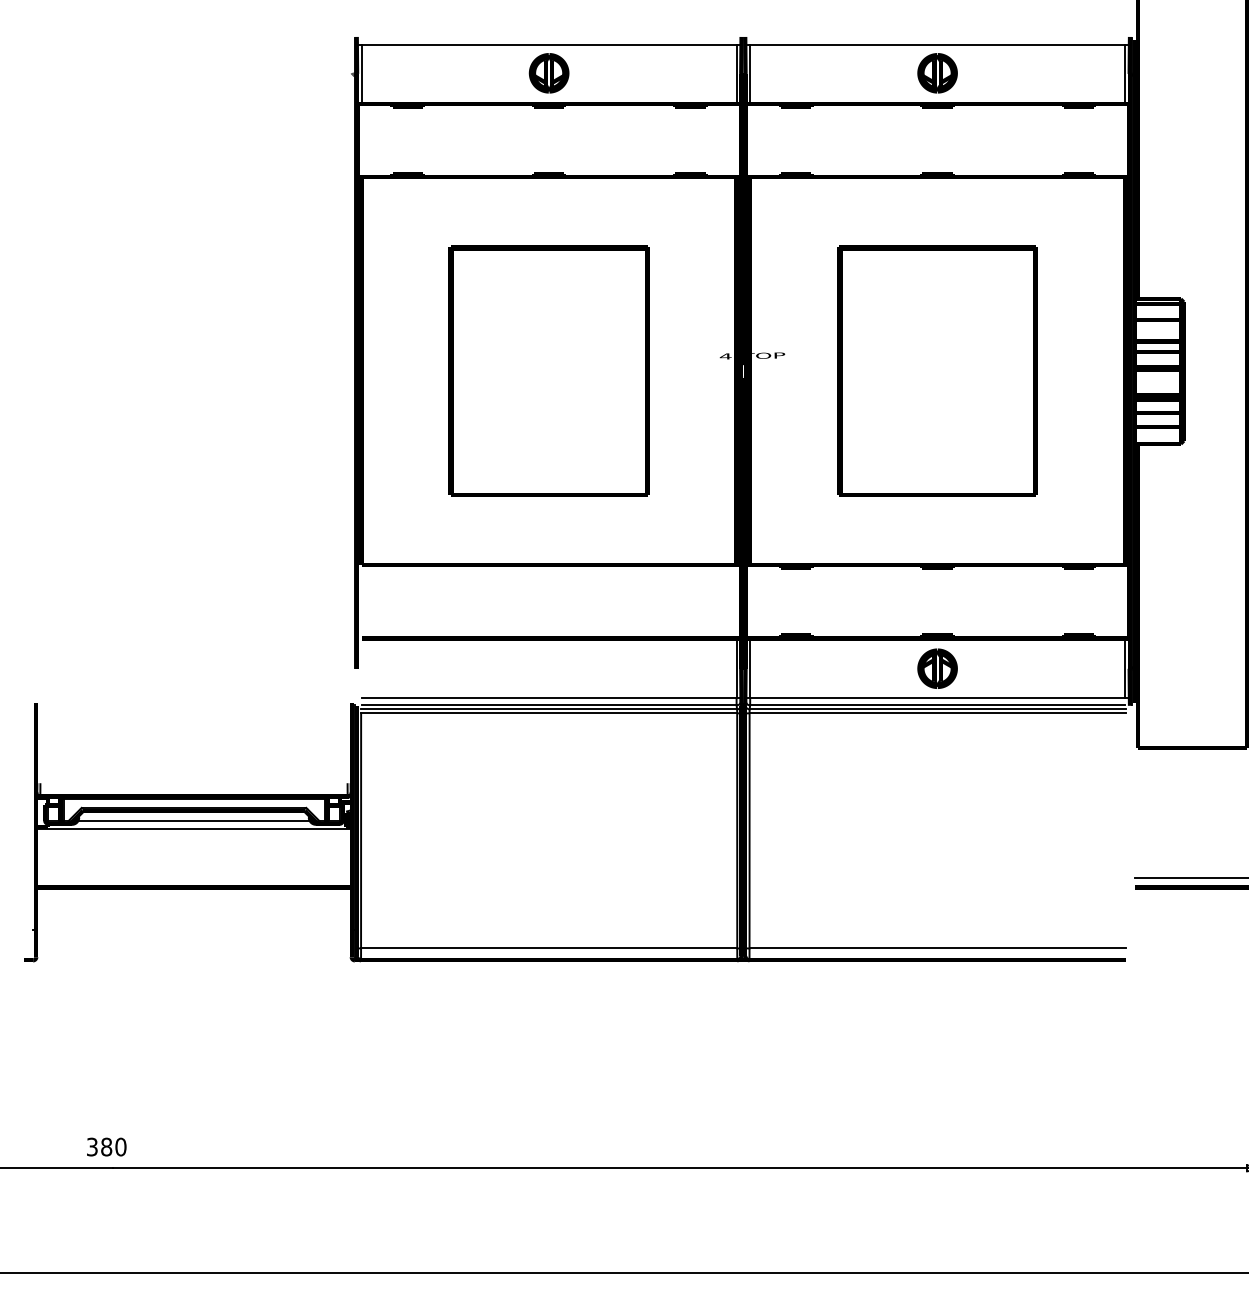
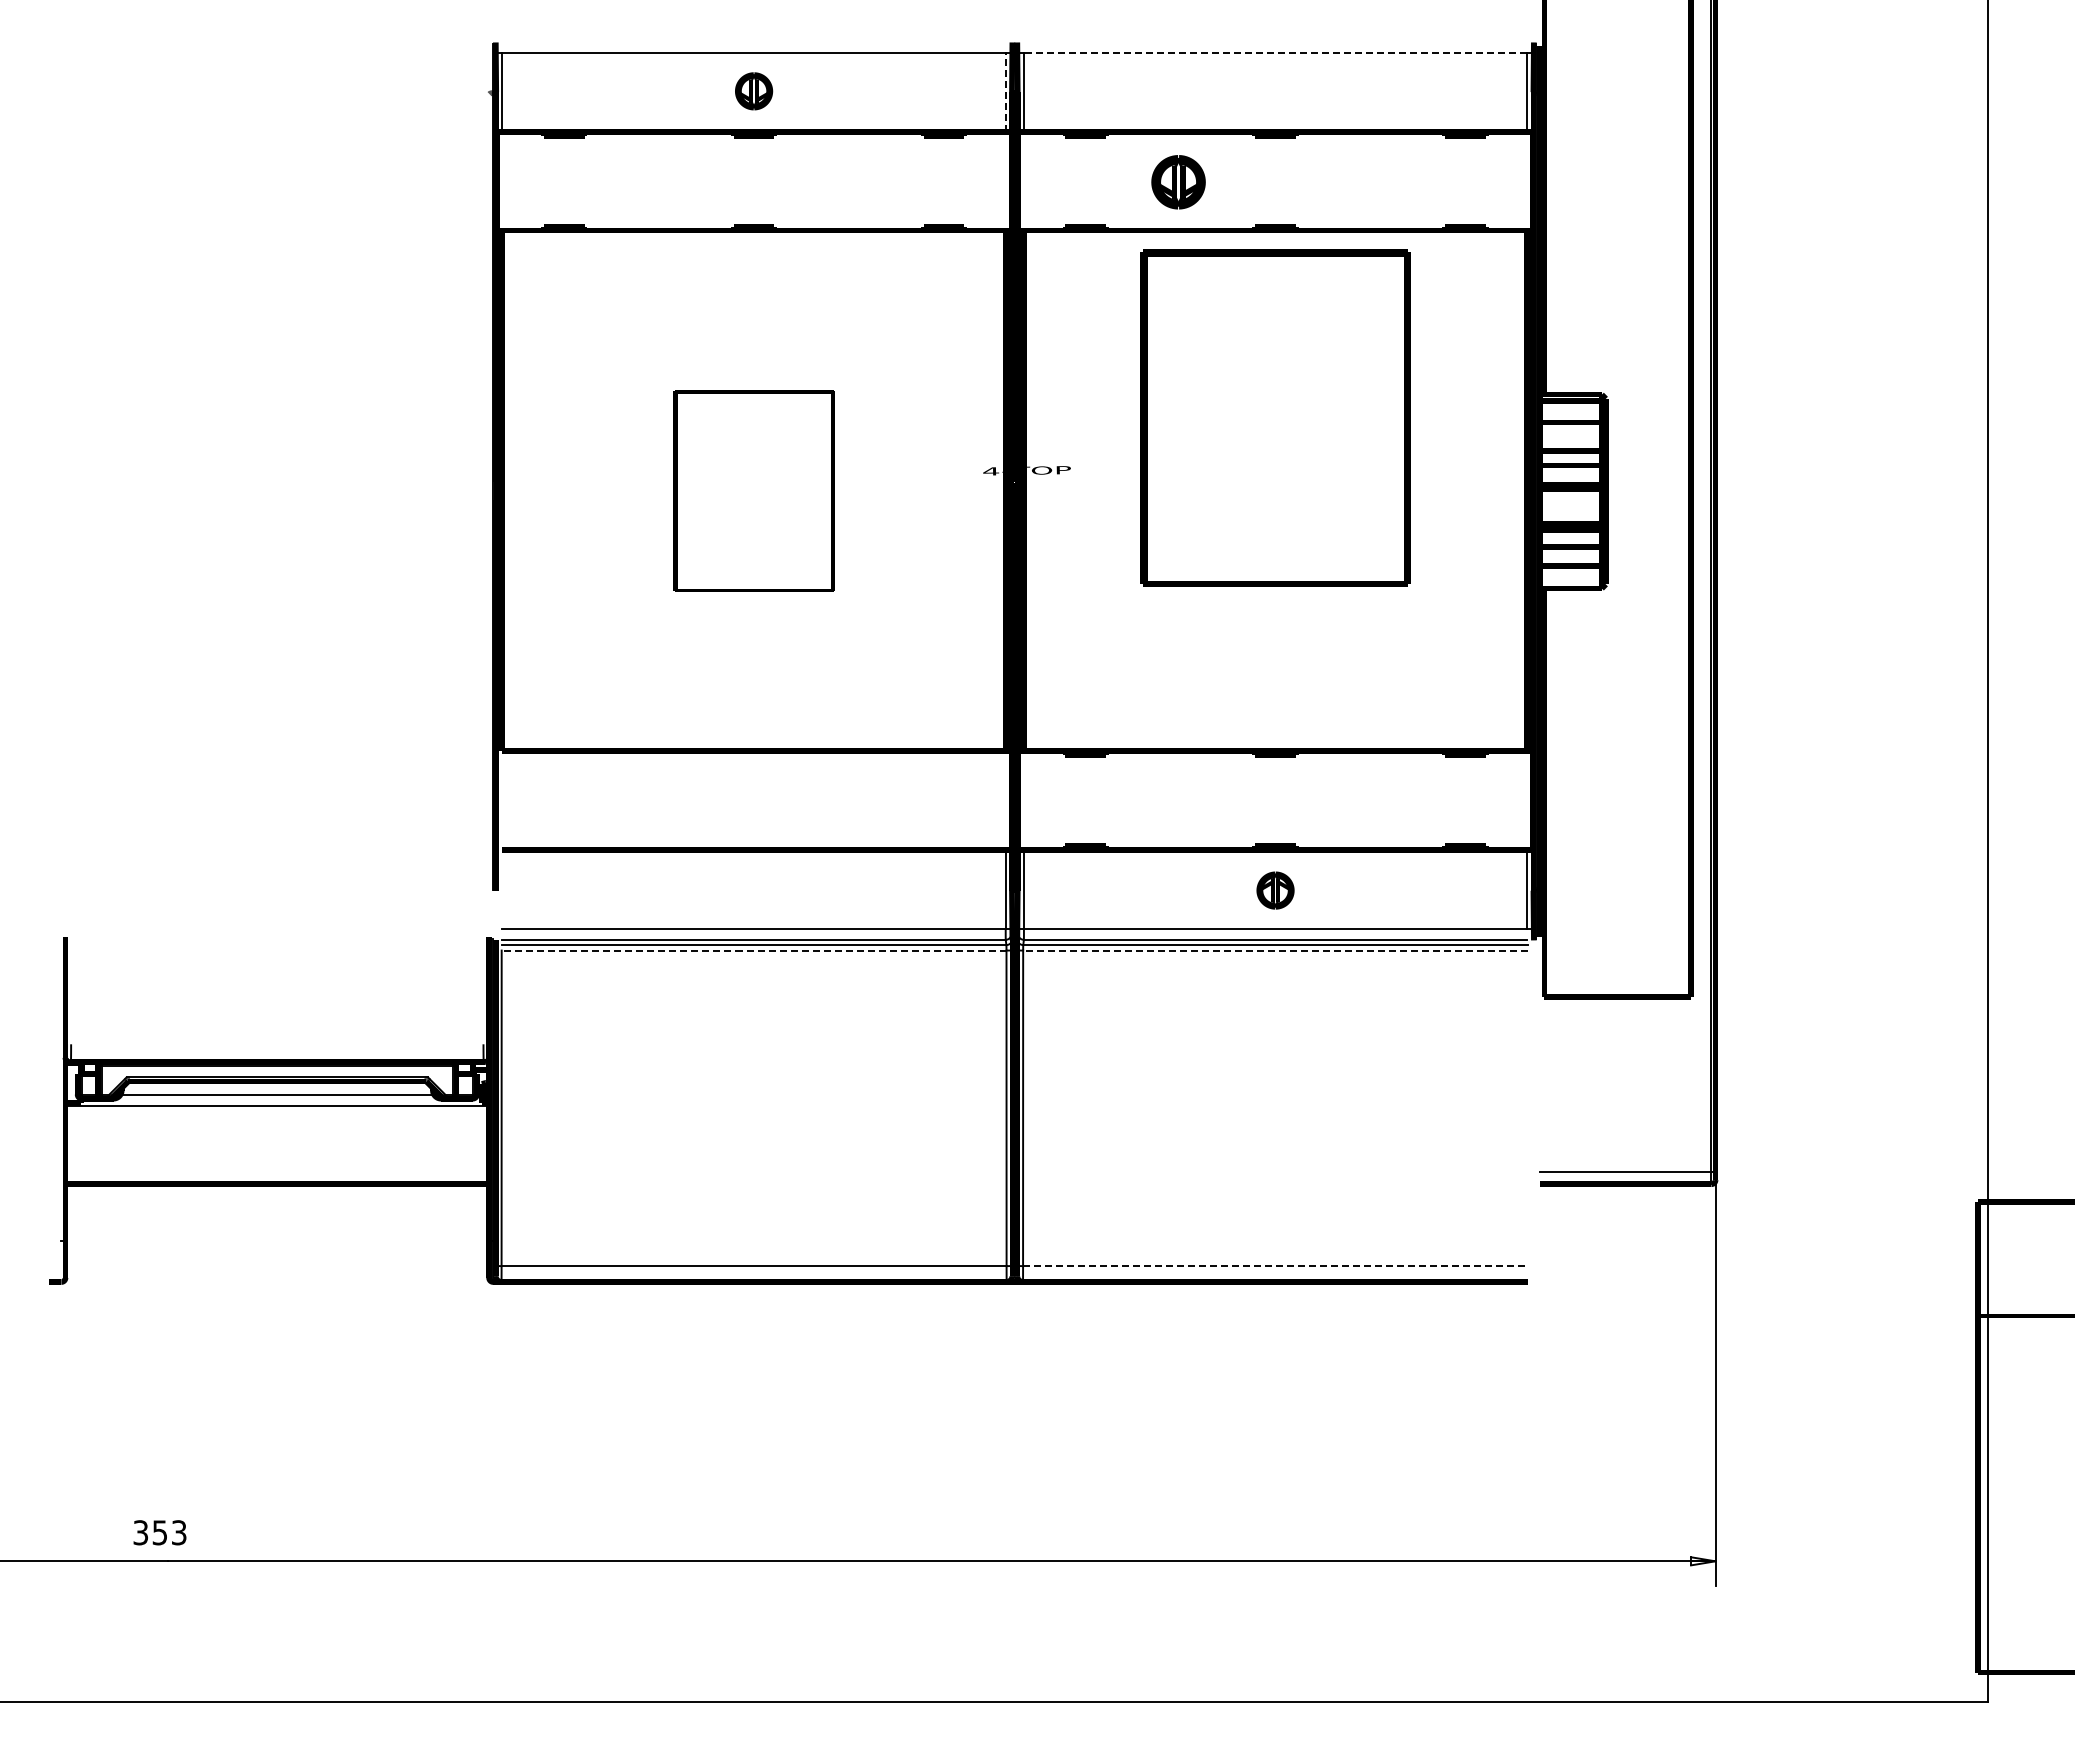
line: (937, 44) -> (1275, 52), solid -> dashed
part: (548, 73) -> (753, 91), size x0.7
part: (937, 73) -> (1178, 182), moved
line: (736, 74) -> (1005, 92), solid -> dashed
part: (548, 370) -> (753, 490), size x0.6
part: (937, 370) -> (1275, 417), moved
part: (937, 668) -> (1275, 890), size x0.7
line: (548, 713) -> (753, 950), solid -> dashed
line: (937, 713) -> (1275, 950), solid -> dashed
line: (937, 948) -> (1275, 1266), solid -> dashed
text: (113, 1146) -> (169, 1532), 380 -> 353

